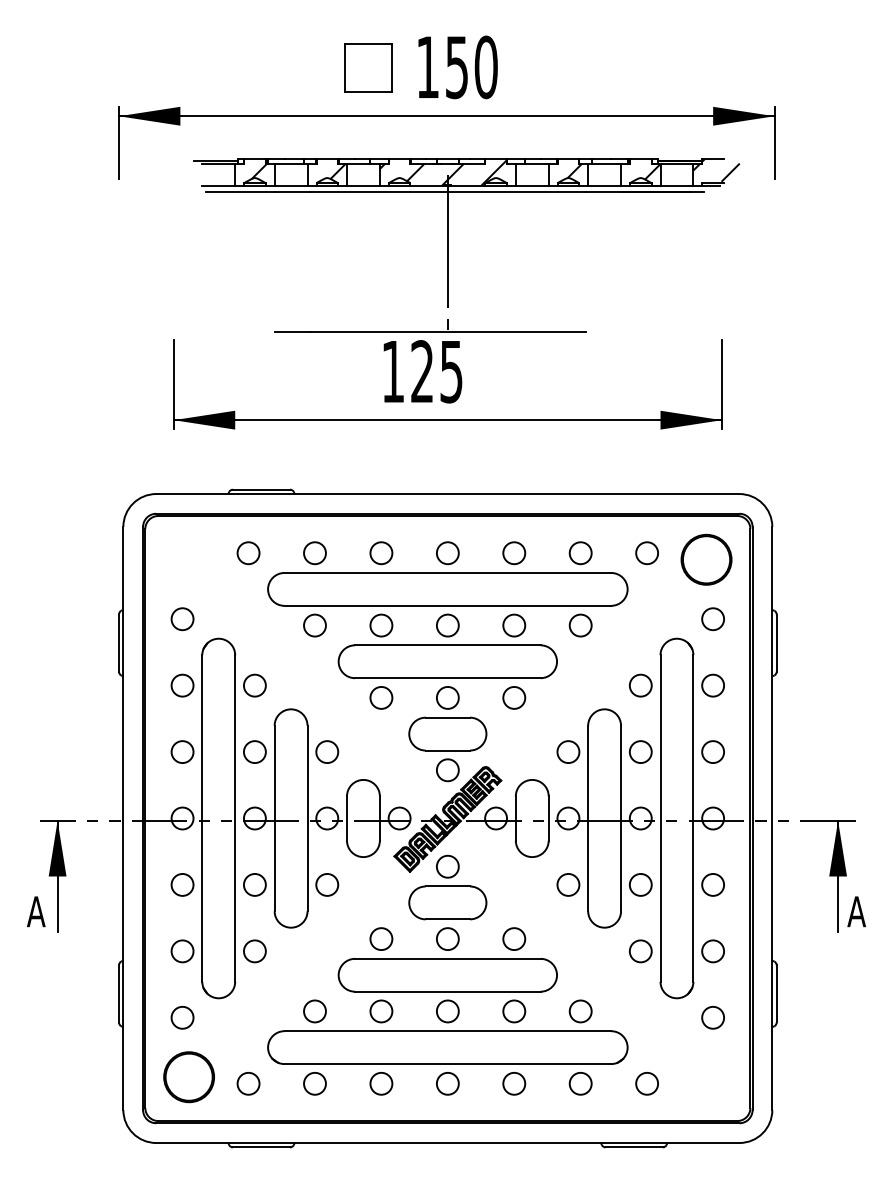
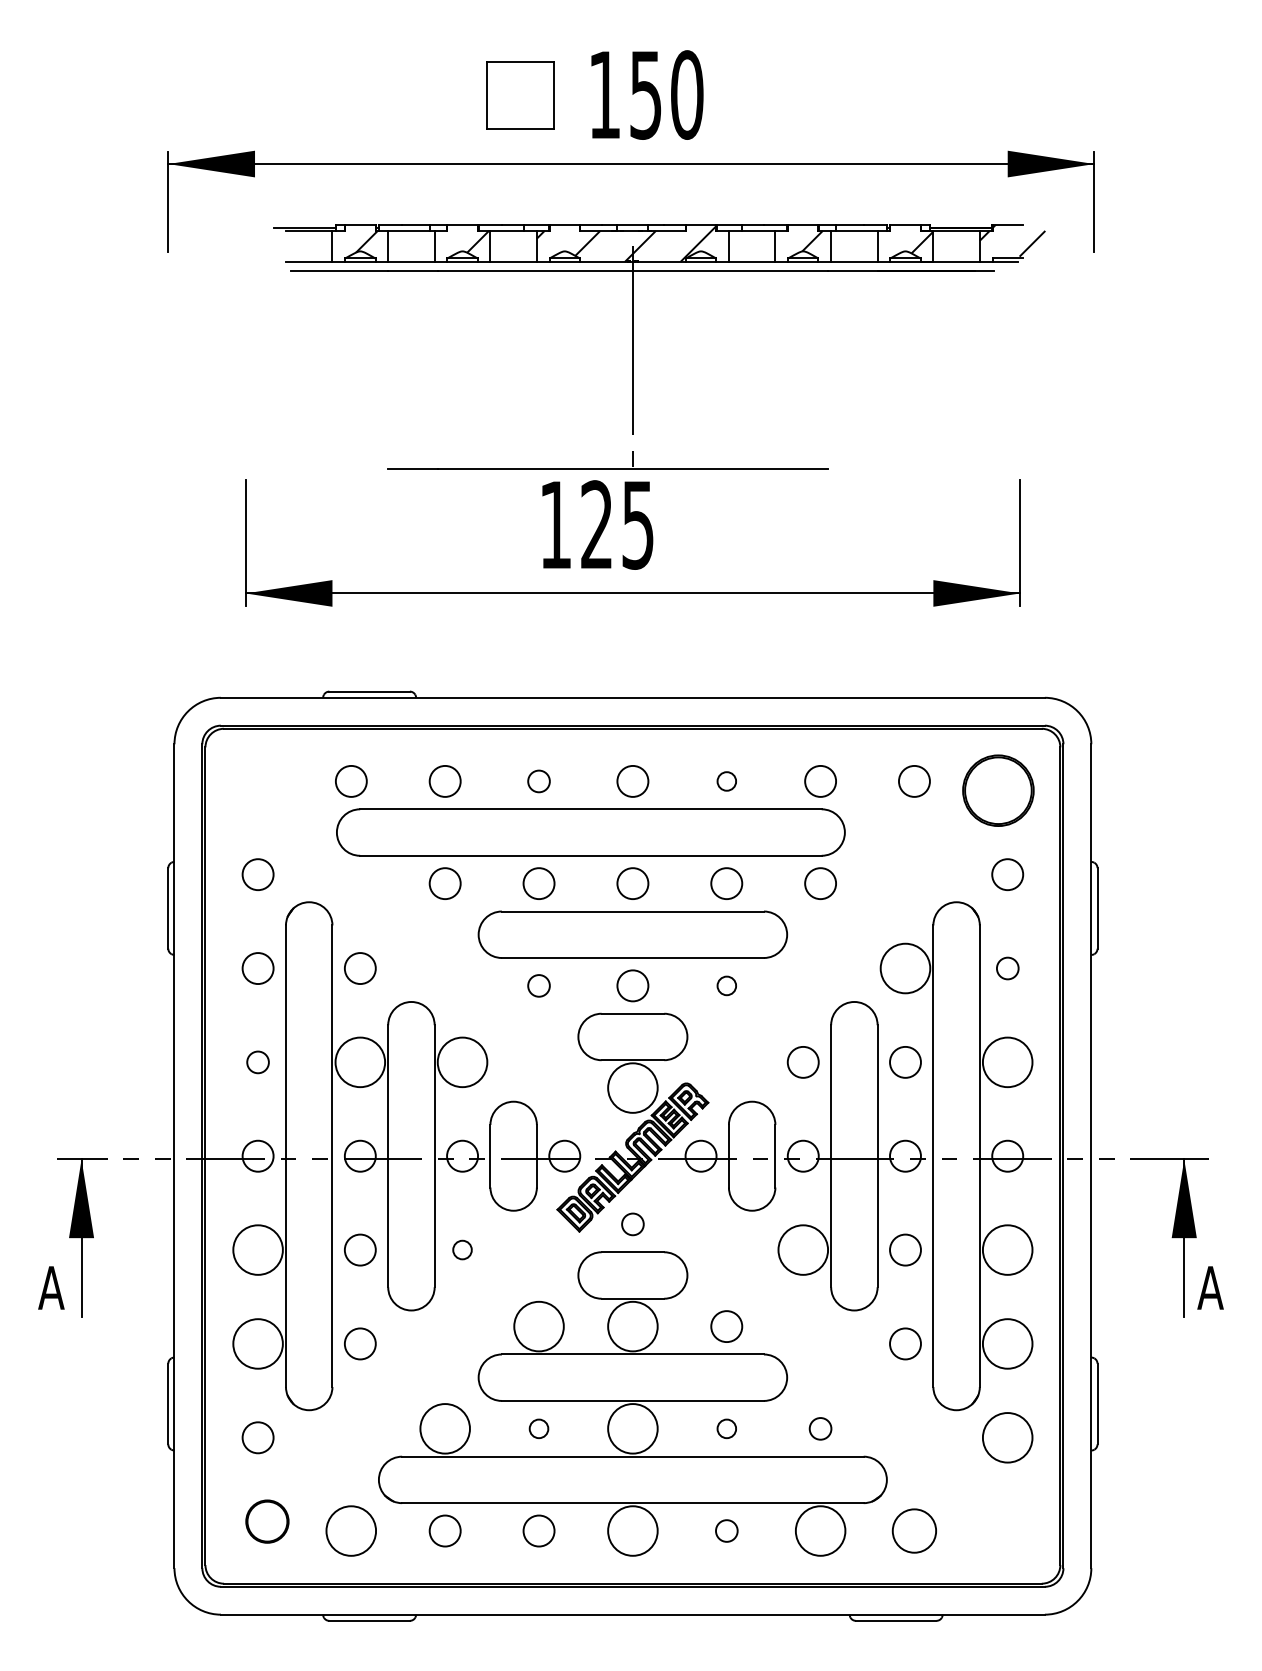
circle: (381, 553) -> (538, 781), size x0.7
circle: (514, 553) -> (726, 781), size x0.6
part: (447, 589) -> (590, 832), moved
circle: (640, 685) -> (905, 968), size x1.6
circle: (712, 685) -> (1007, 968), size x0.7
circle: (381, 697) -> (538, 985), size x0.7
circle: (514, 697) -> (726, 985), size x0.6
circle: (254, 751) -> (359, 1061), size x1.6
circle: (327, 751) -> (462, 1061), size x1.6
circle: (712, 751) -> (1007, 1061), size x1.6
circle: (182, 752) -> (257, 1062), size x0.7
circle: (447, 769) -> (632, 1087), size x1.6
circle: (447, 866) -> (632, 1224), size x0.7
circle: (182, 884) -> (257, 1249), size x1.6
circle: (327, 884) -> (462, 1249), size x0.6
circle: (567, 884) -> (802, 1249), size x1.6
circle: (712, 884) -> (1007, 1249), size x1.6
circle: (381, 939) -> (538, 1326), size x1.6
circle: (447, 939) -> (632, 1326), size x1.6
circle: (182, 951) -> (257, 1343), size x1.6
circle: (712, 951) -> (1007, 1343), size x1.6
circle: (314, 1011) -> (444, 1428), size x1.6
circle: (381, 1011) -> (538, 1428), size x0.6
circle: (447, 1011) -> (632, 1428), size x1.6
circle: (514, 1011) -> (726, 1428), size x0.6
circle: (580, 1011) -> (820, 1428), size x0.7
circle: (712, 1017) -> (1007, 1437), size x1.6
part: (189, 1077) -> (267, 1521), size x0.6
circle: (248, 1083) -> (351, 1530), size x1.6
circle: (447, 1083) -> (632, 1530), size x1.6
circle: (514, 1083) -> (726, 1530), size x0.7
circle: (580, 1083) -> (820, 1530), size x1.6
circle: (647, 1083) -> (914, 1530), size x1.4

